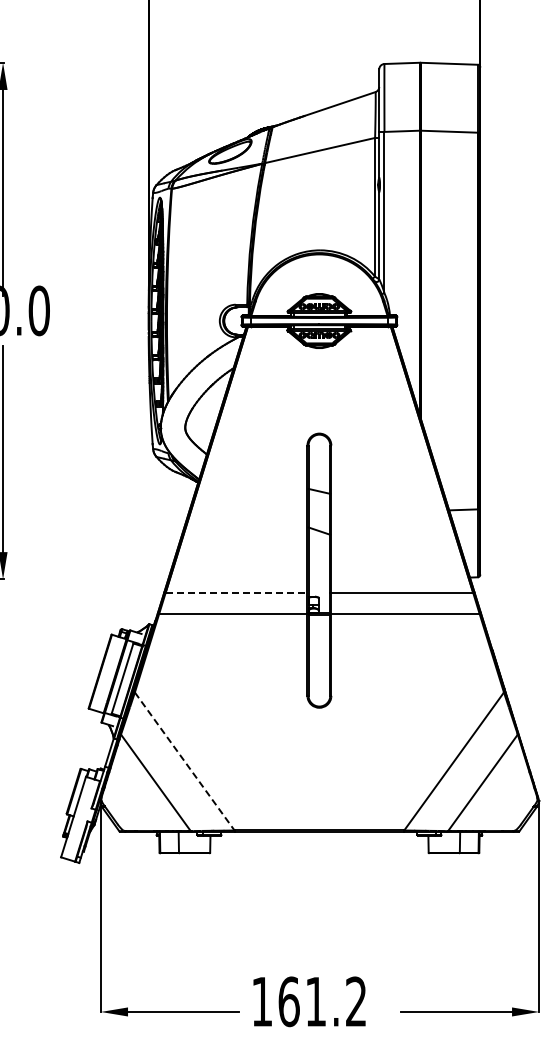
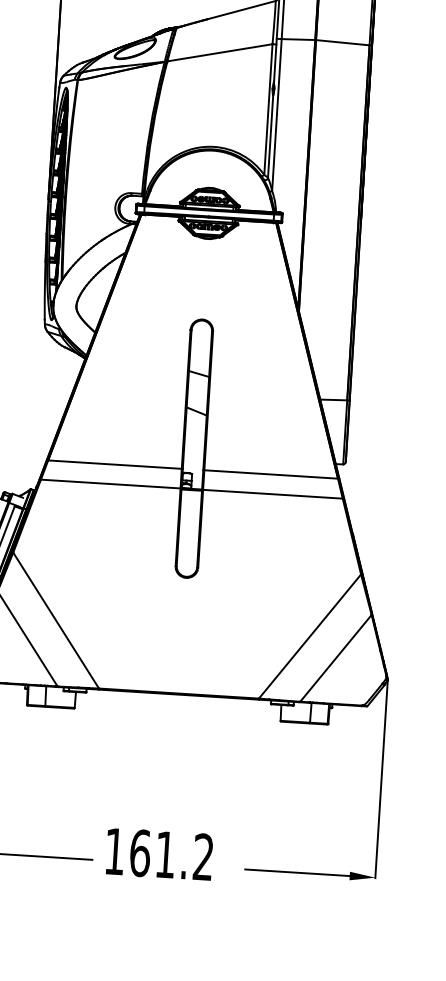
line: (237, 592) -> (115, 464), dashed -> solid
line: (185, 761) -> (56, 620), dashed -> solid

